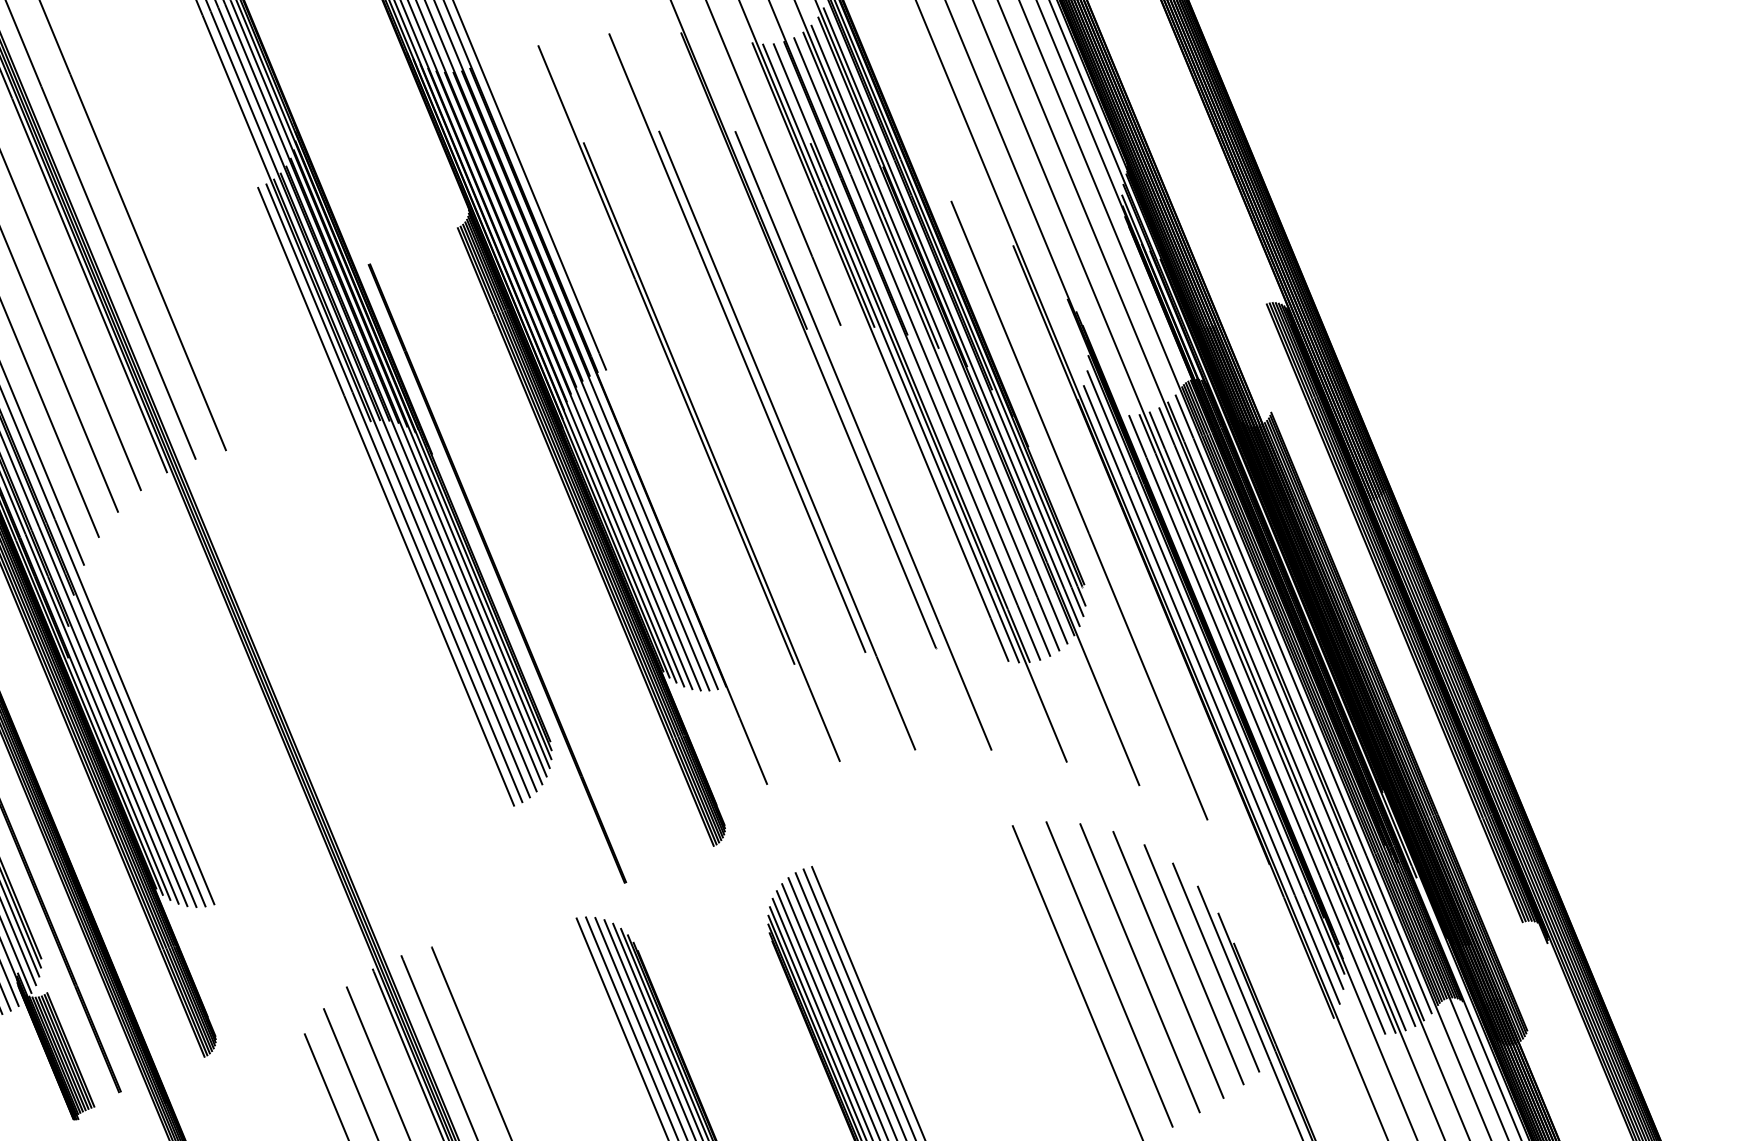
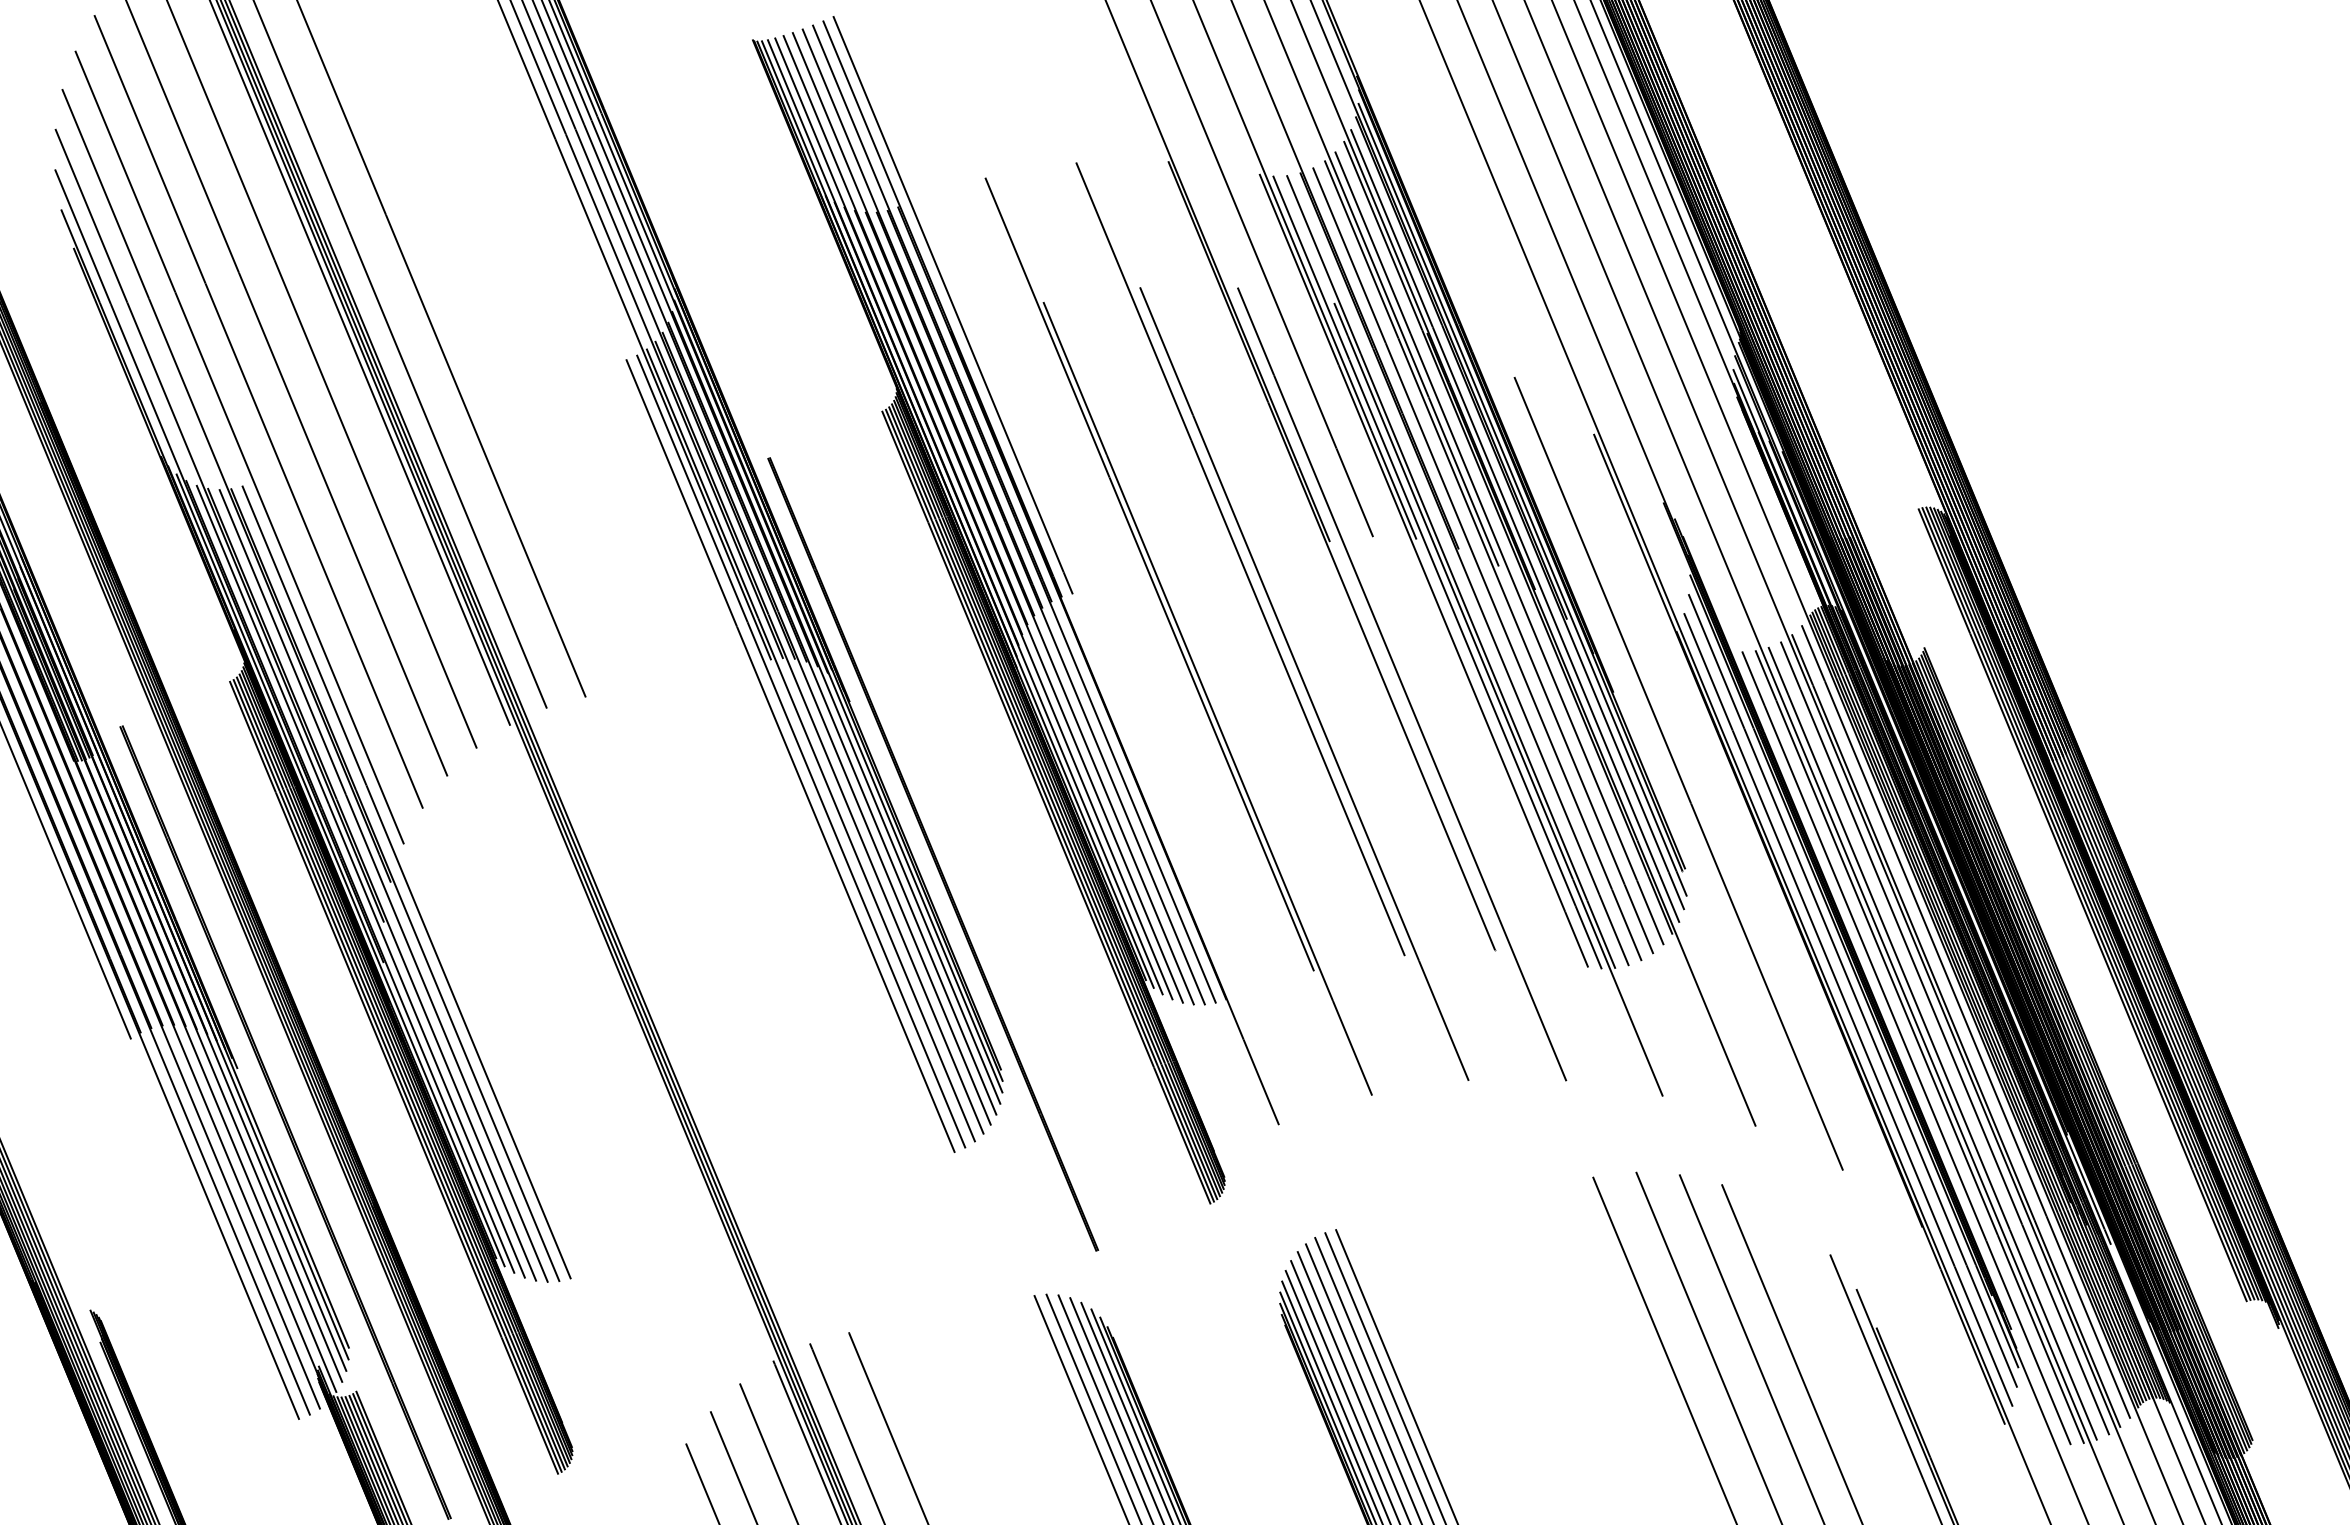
line: (1193, 964) -> (1825, 1355), removed
line: (1215, 967) -> (1853, 1358), removed

